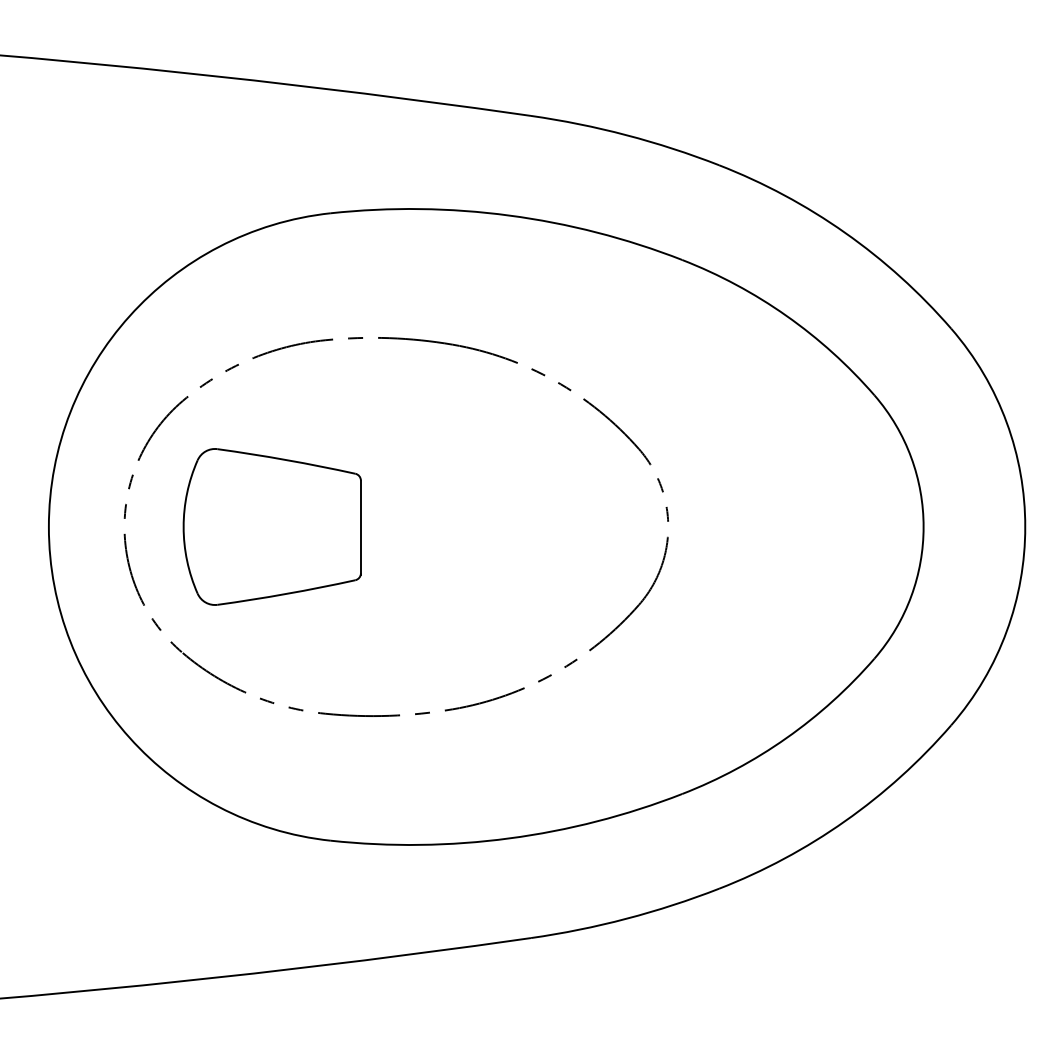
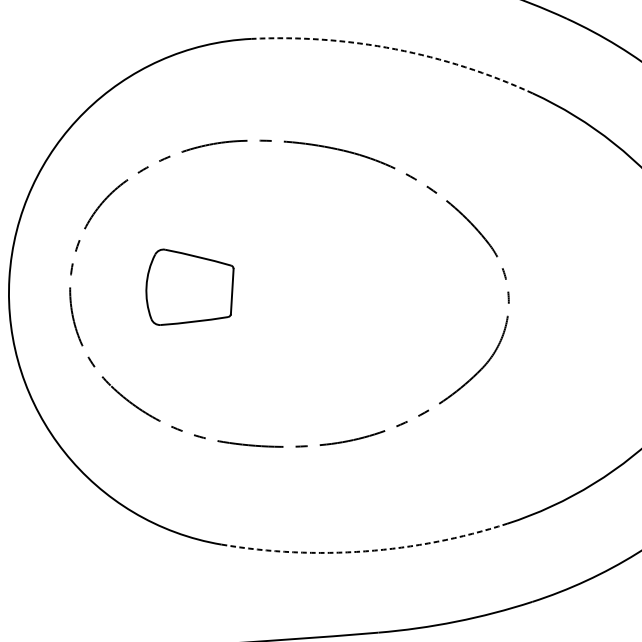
arc: (509, 215) -> (395, 49), solid -> dashed
part: (271, 526) -> (188, 288), size x0.6
arc: (509, 838) -> (365, 551), solid -> dashed

